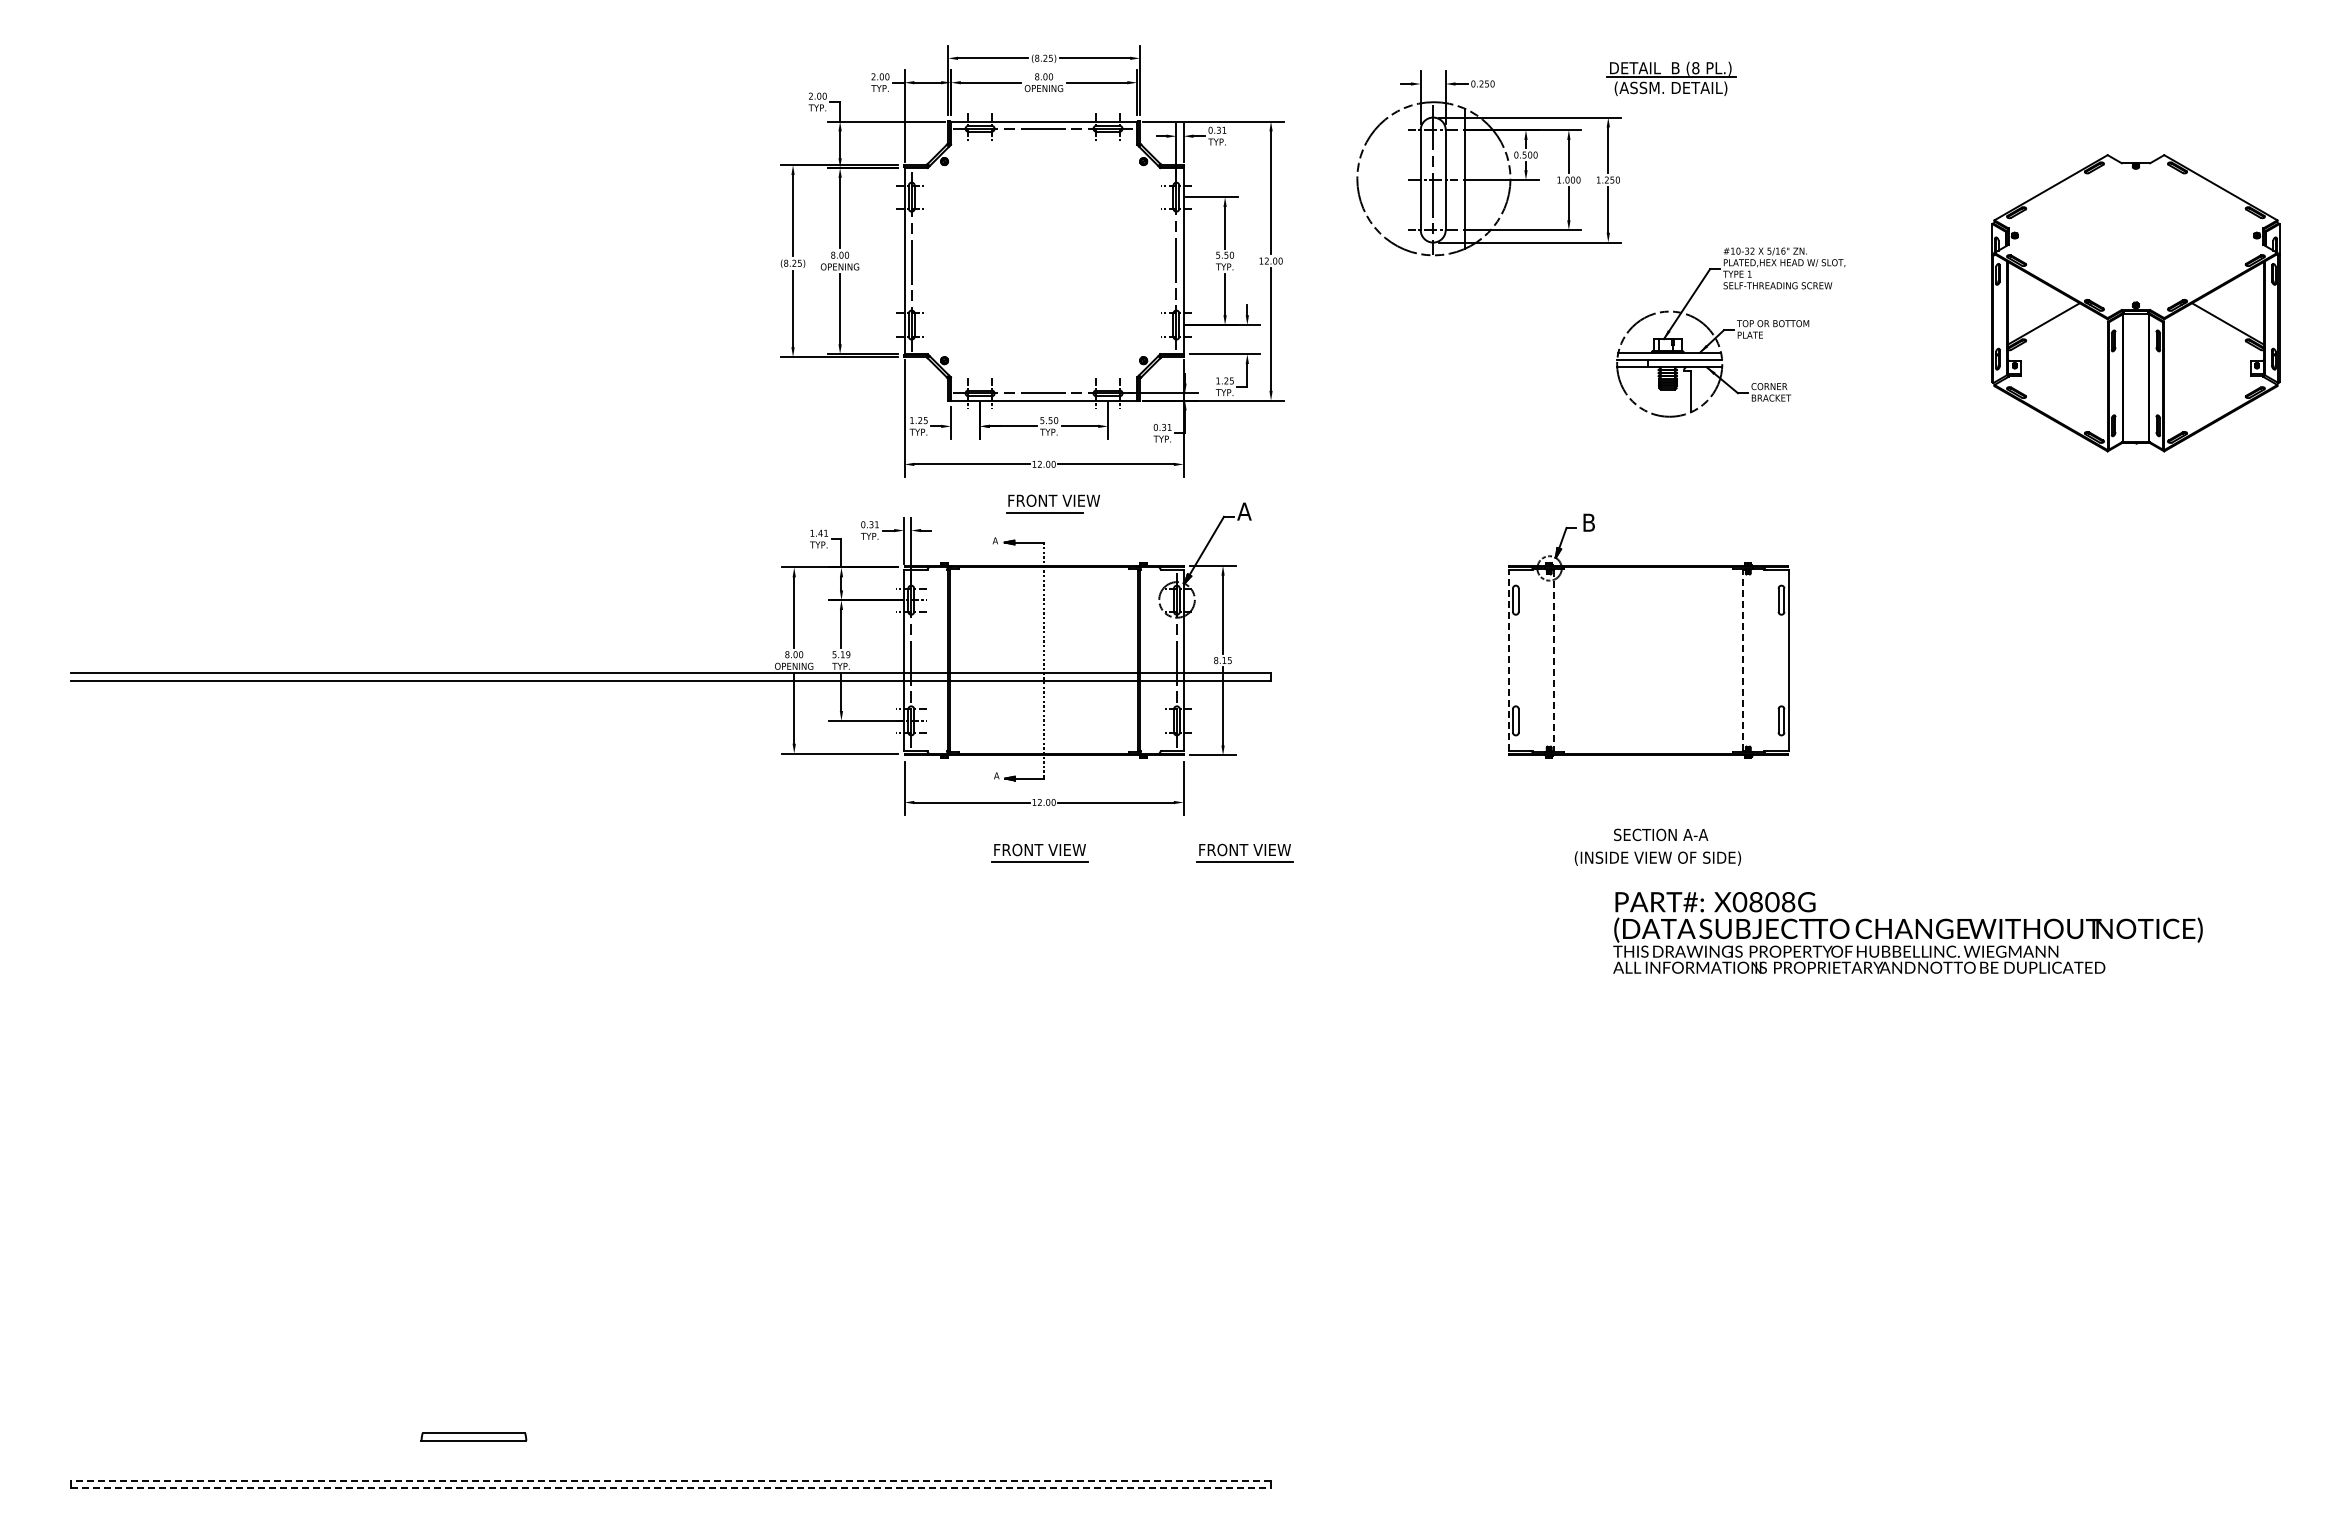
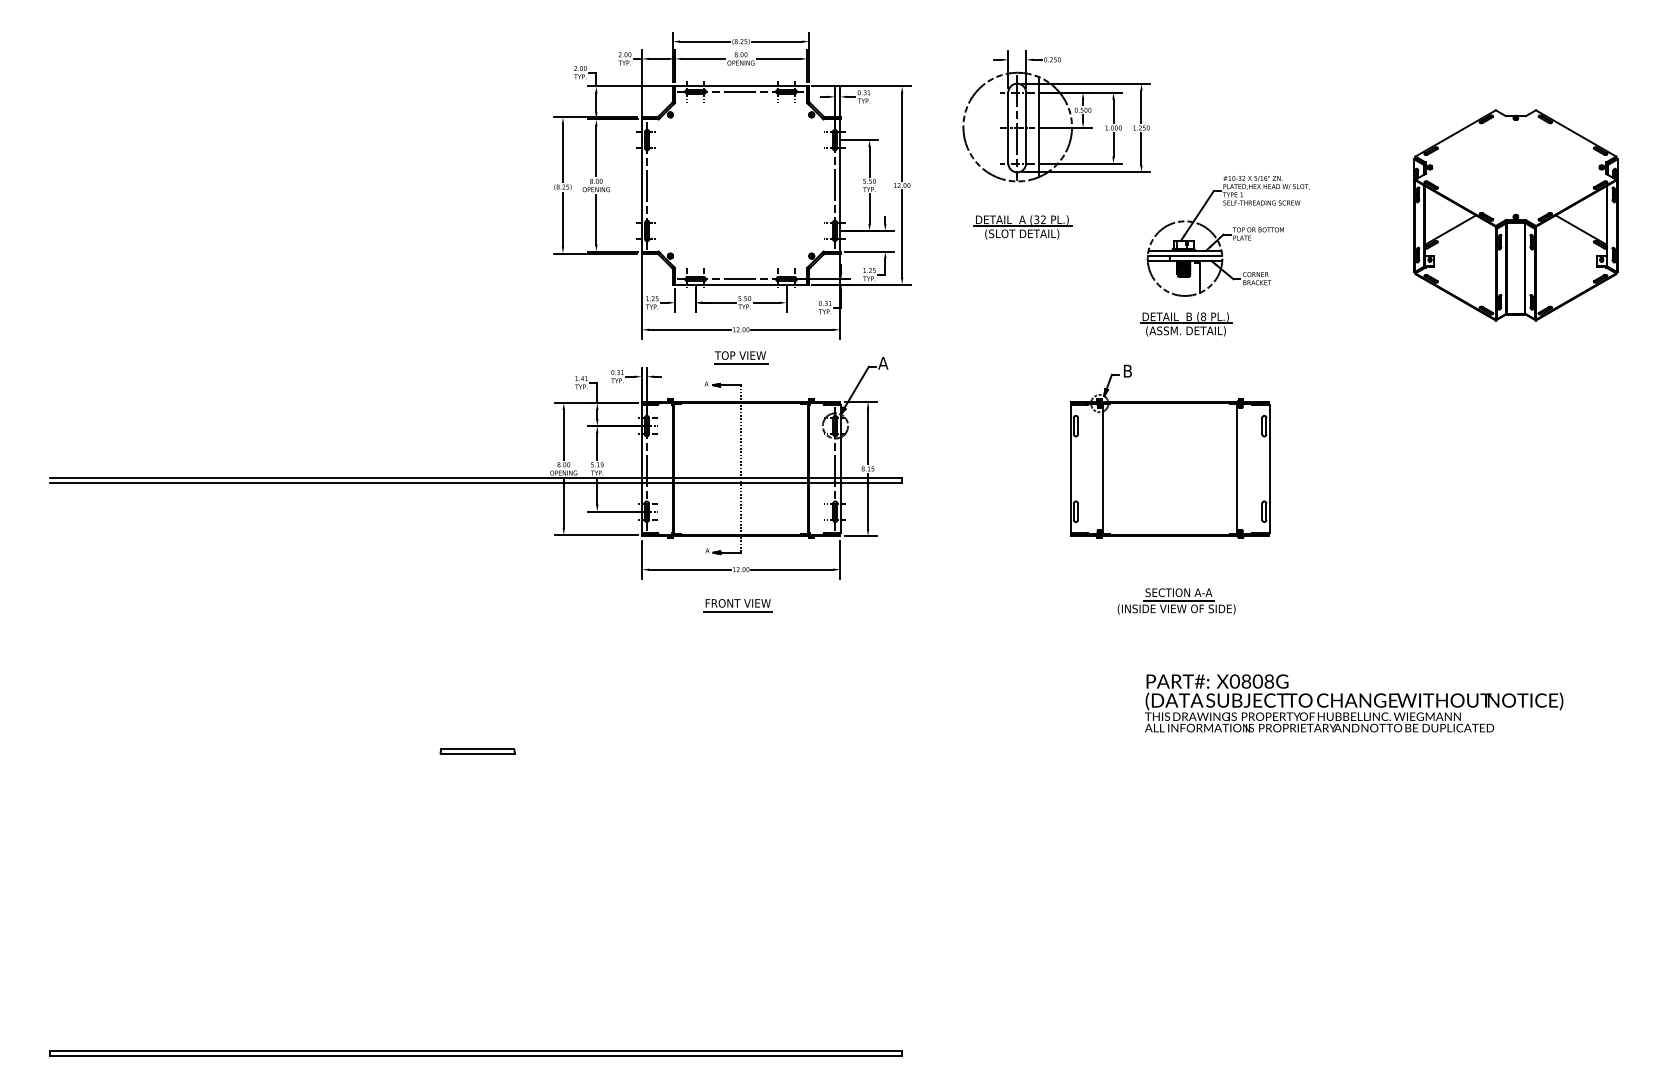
part: (1671, 78) -> (1186, 324), moved
part: (1440, 320) -> (1022, 227), added
text: (1052, 500) -> (747, 355), FRONT VIEW -> TOP VIEW
line: (1508, 660) -> (1070, 468), dashed -> solid
line: (1554, 660) -> (1103, 468), dashed -> solid
line: (1742, 660) -> (1236, 468), dashed -> solid
line: (1661, 846) -> (1179, 600), added
part: (1244, 852) -> (883, 605), removed
text: (1907, 932) -> (1353, 703), moved
part: (473, 1436) -> (477, 751), moved
line: (670, 1480) -> (476, 1050), dashed -> solid
line: (671, 1488) -> (476, 1056), dashed -> solid

